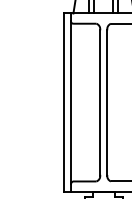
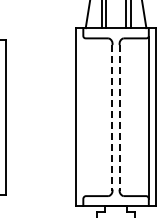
line: (71, 102) -> (83, 117), removed
line: (100, 102) -> (112, 117), solid -> dashed
line: (107, 102) -> (119, 117), solid -> dashed

